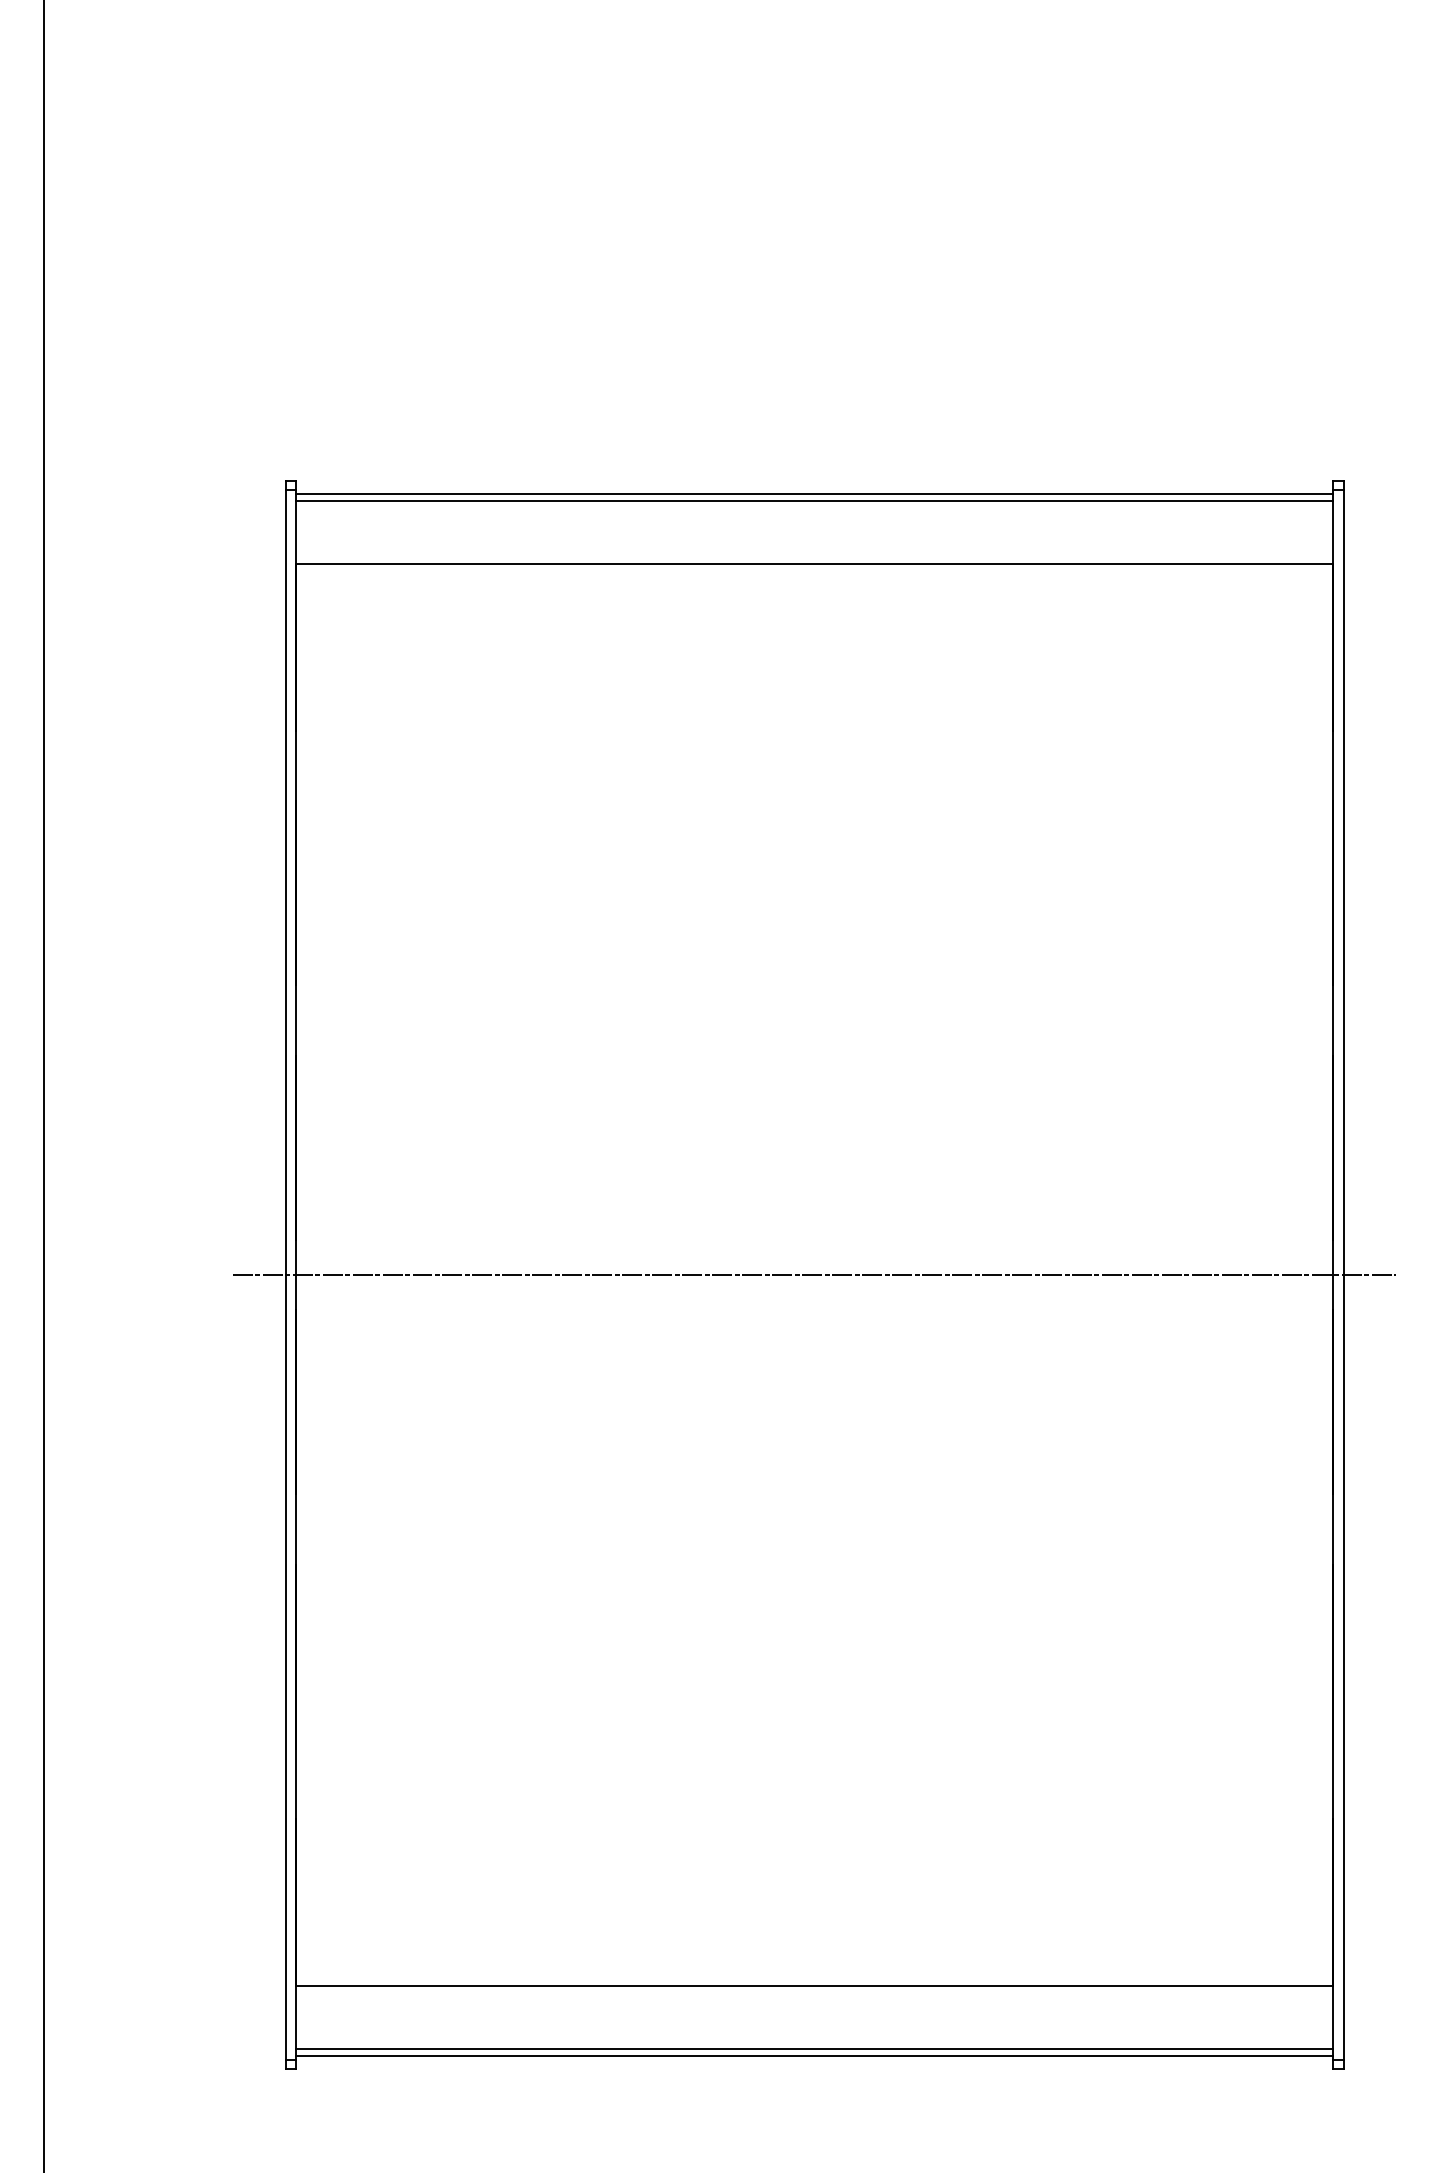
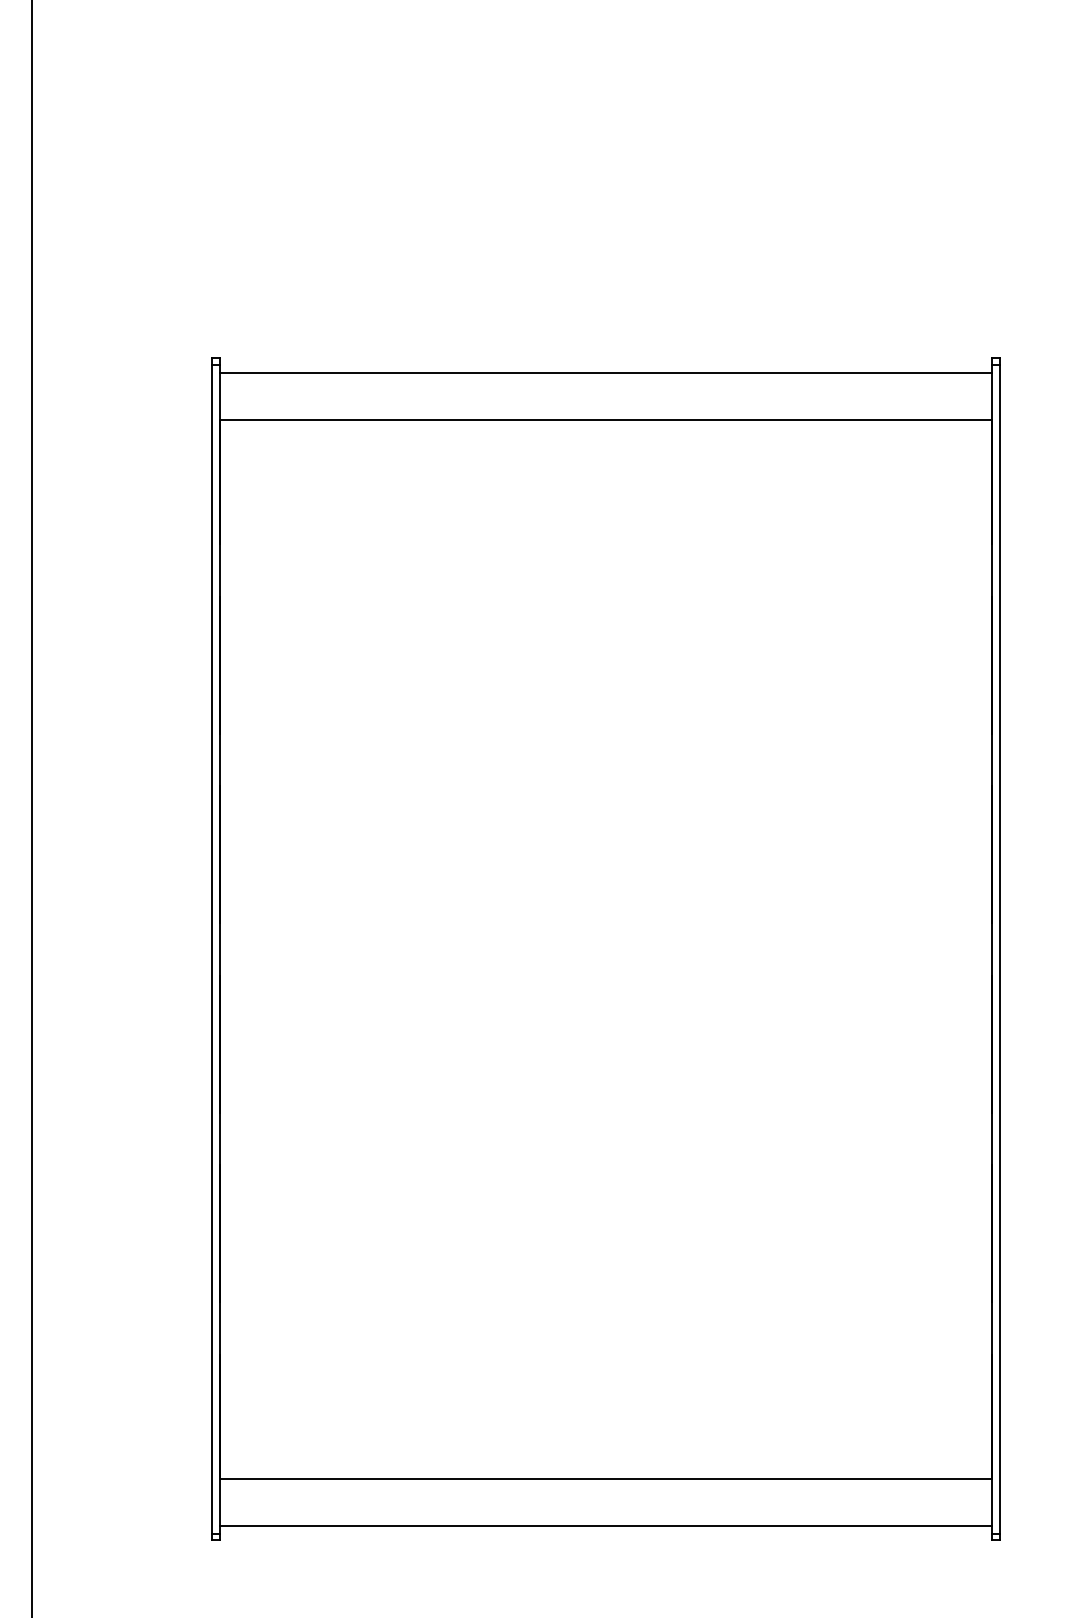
line: (814, 493) -> (606, 367), removed
line: (814, 1275) -> (606, 949), removed
line: (814, 2056) -> (606, 1531), removed

